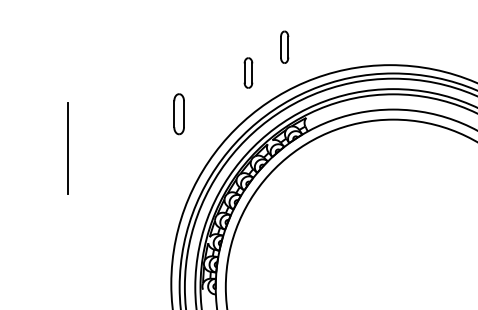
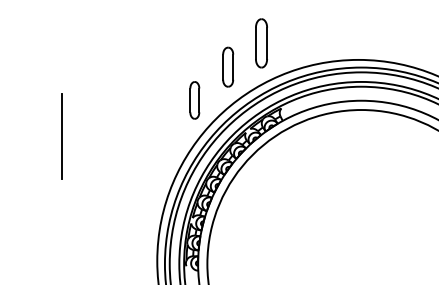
part: (284, 47) -> (261, 43), size x1.67
part: (248, 72) -> (228, 66), size x1.43
part: (178, 114) -> (194, 100), moved

